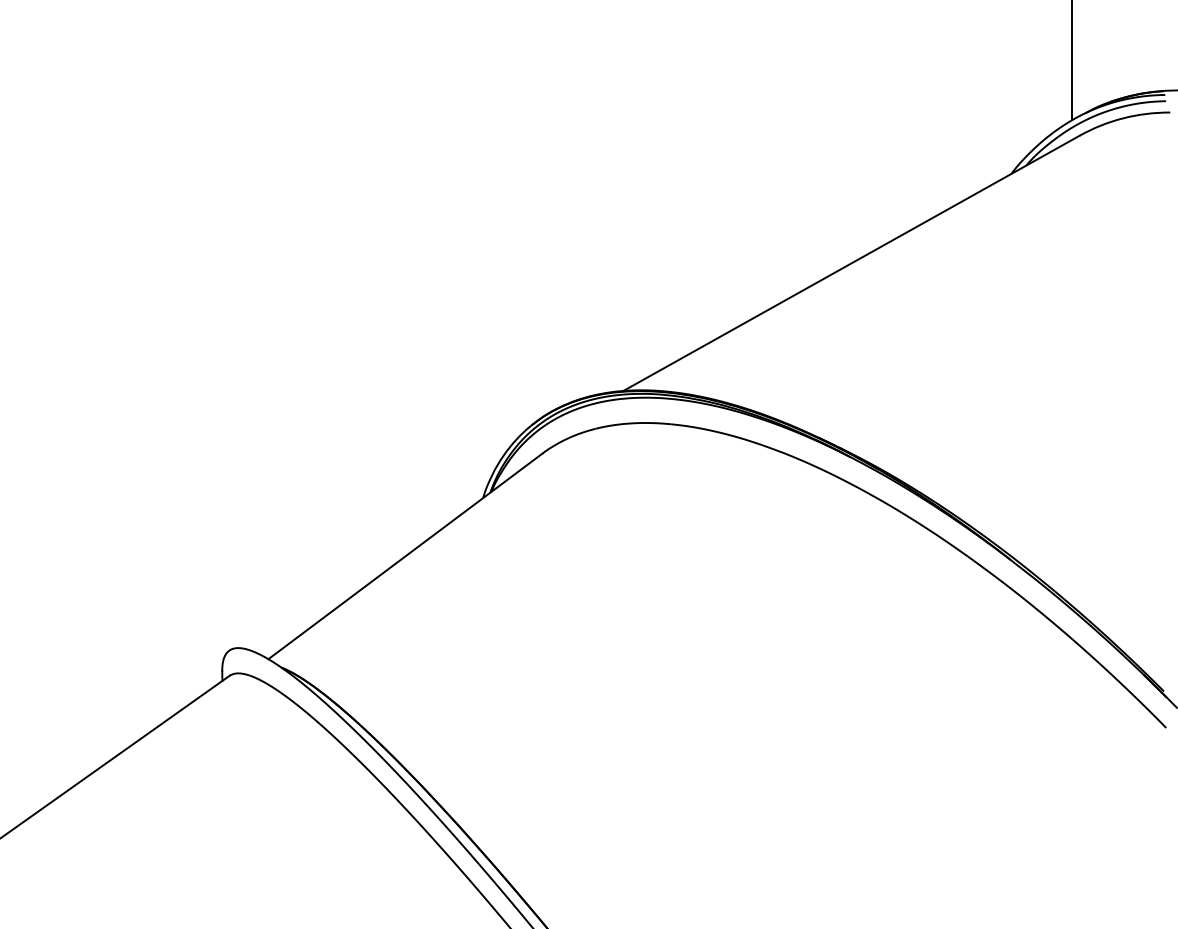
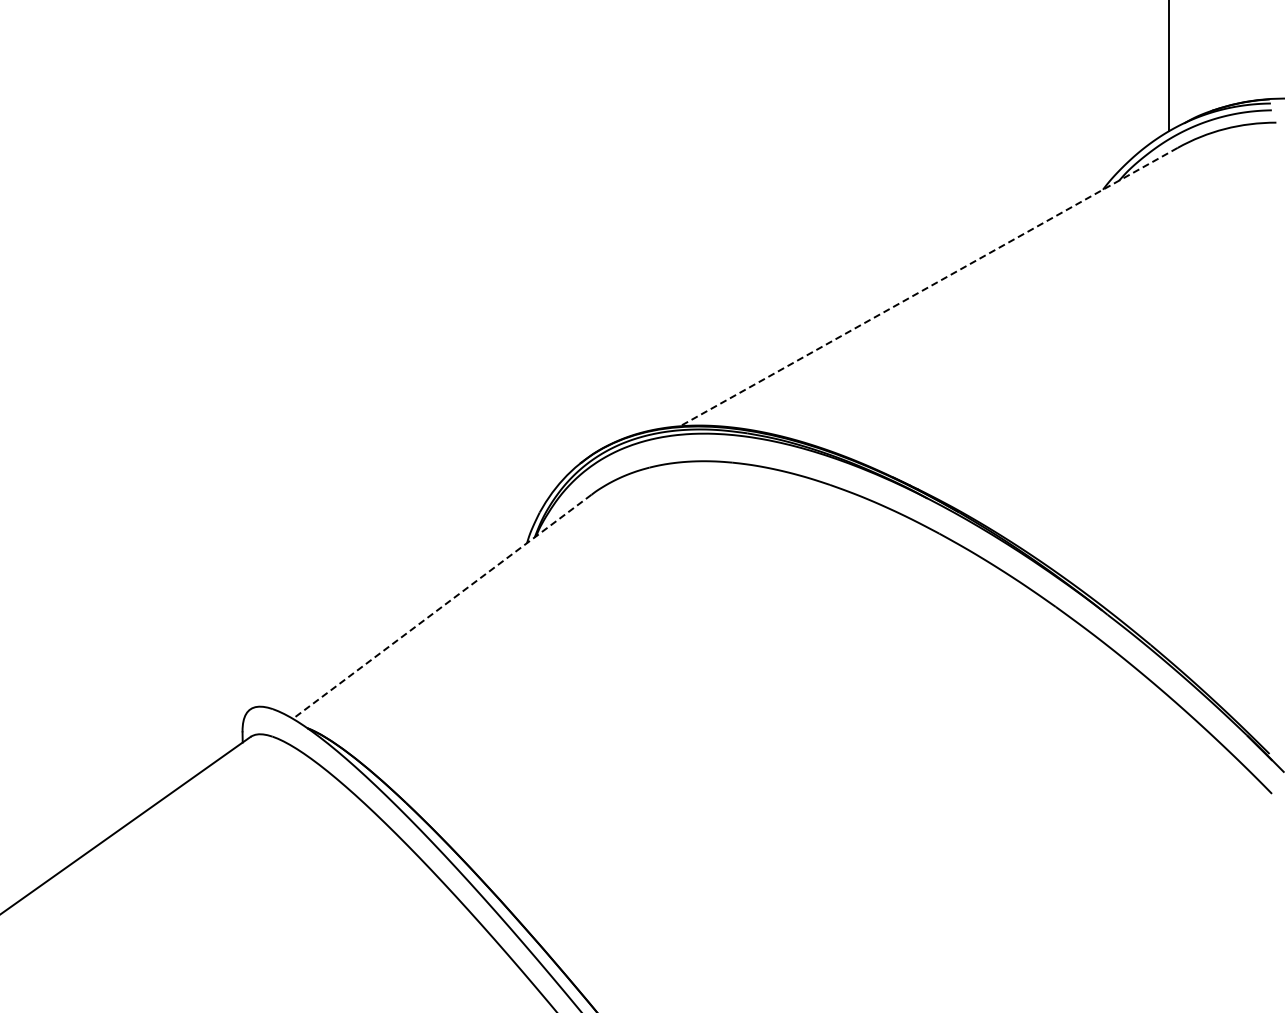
line: (851, 263) -> (928, 287), solid -> dashed
line: (405, 556) -> (442, 606), solid -> dashed

